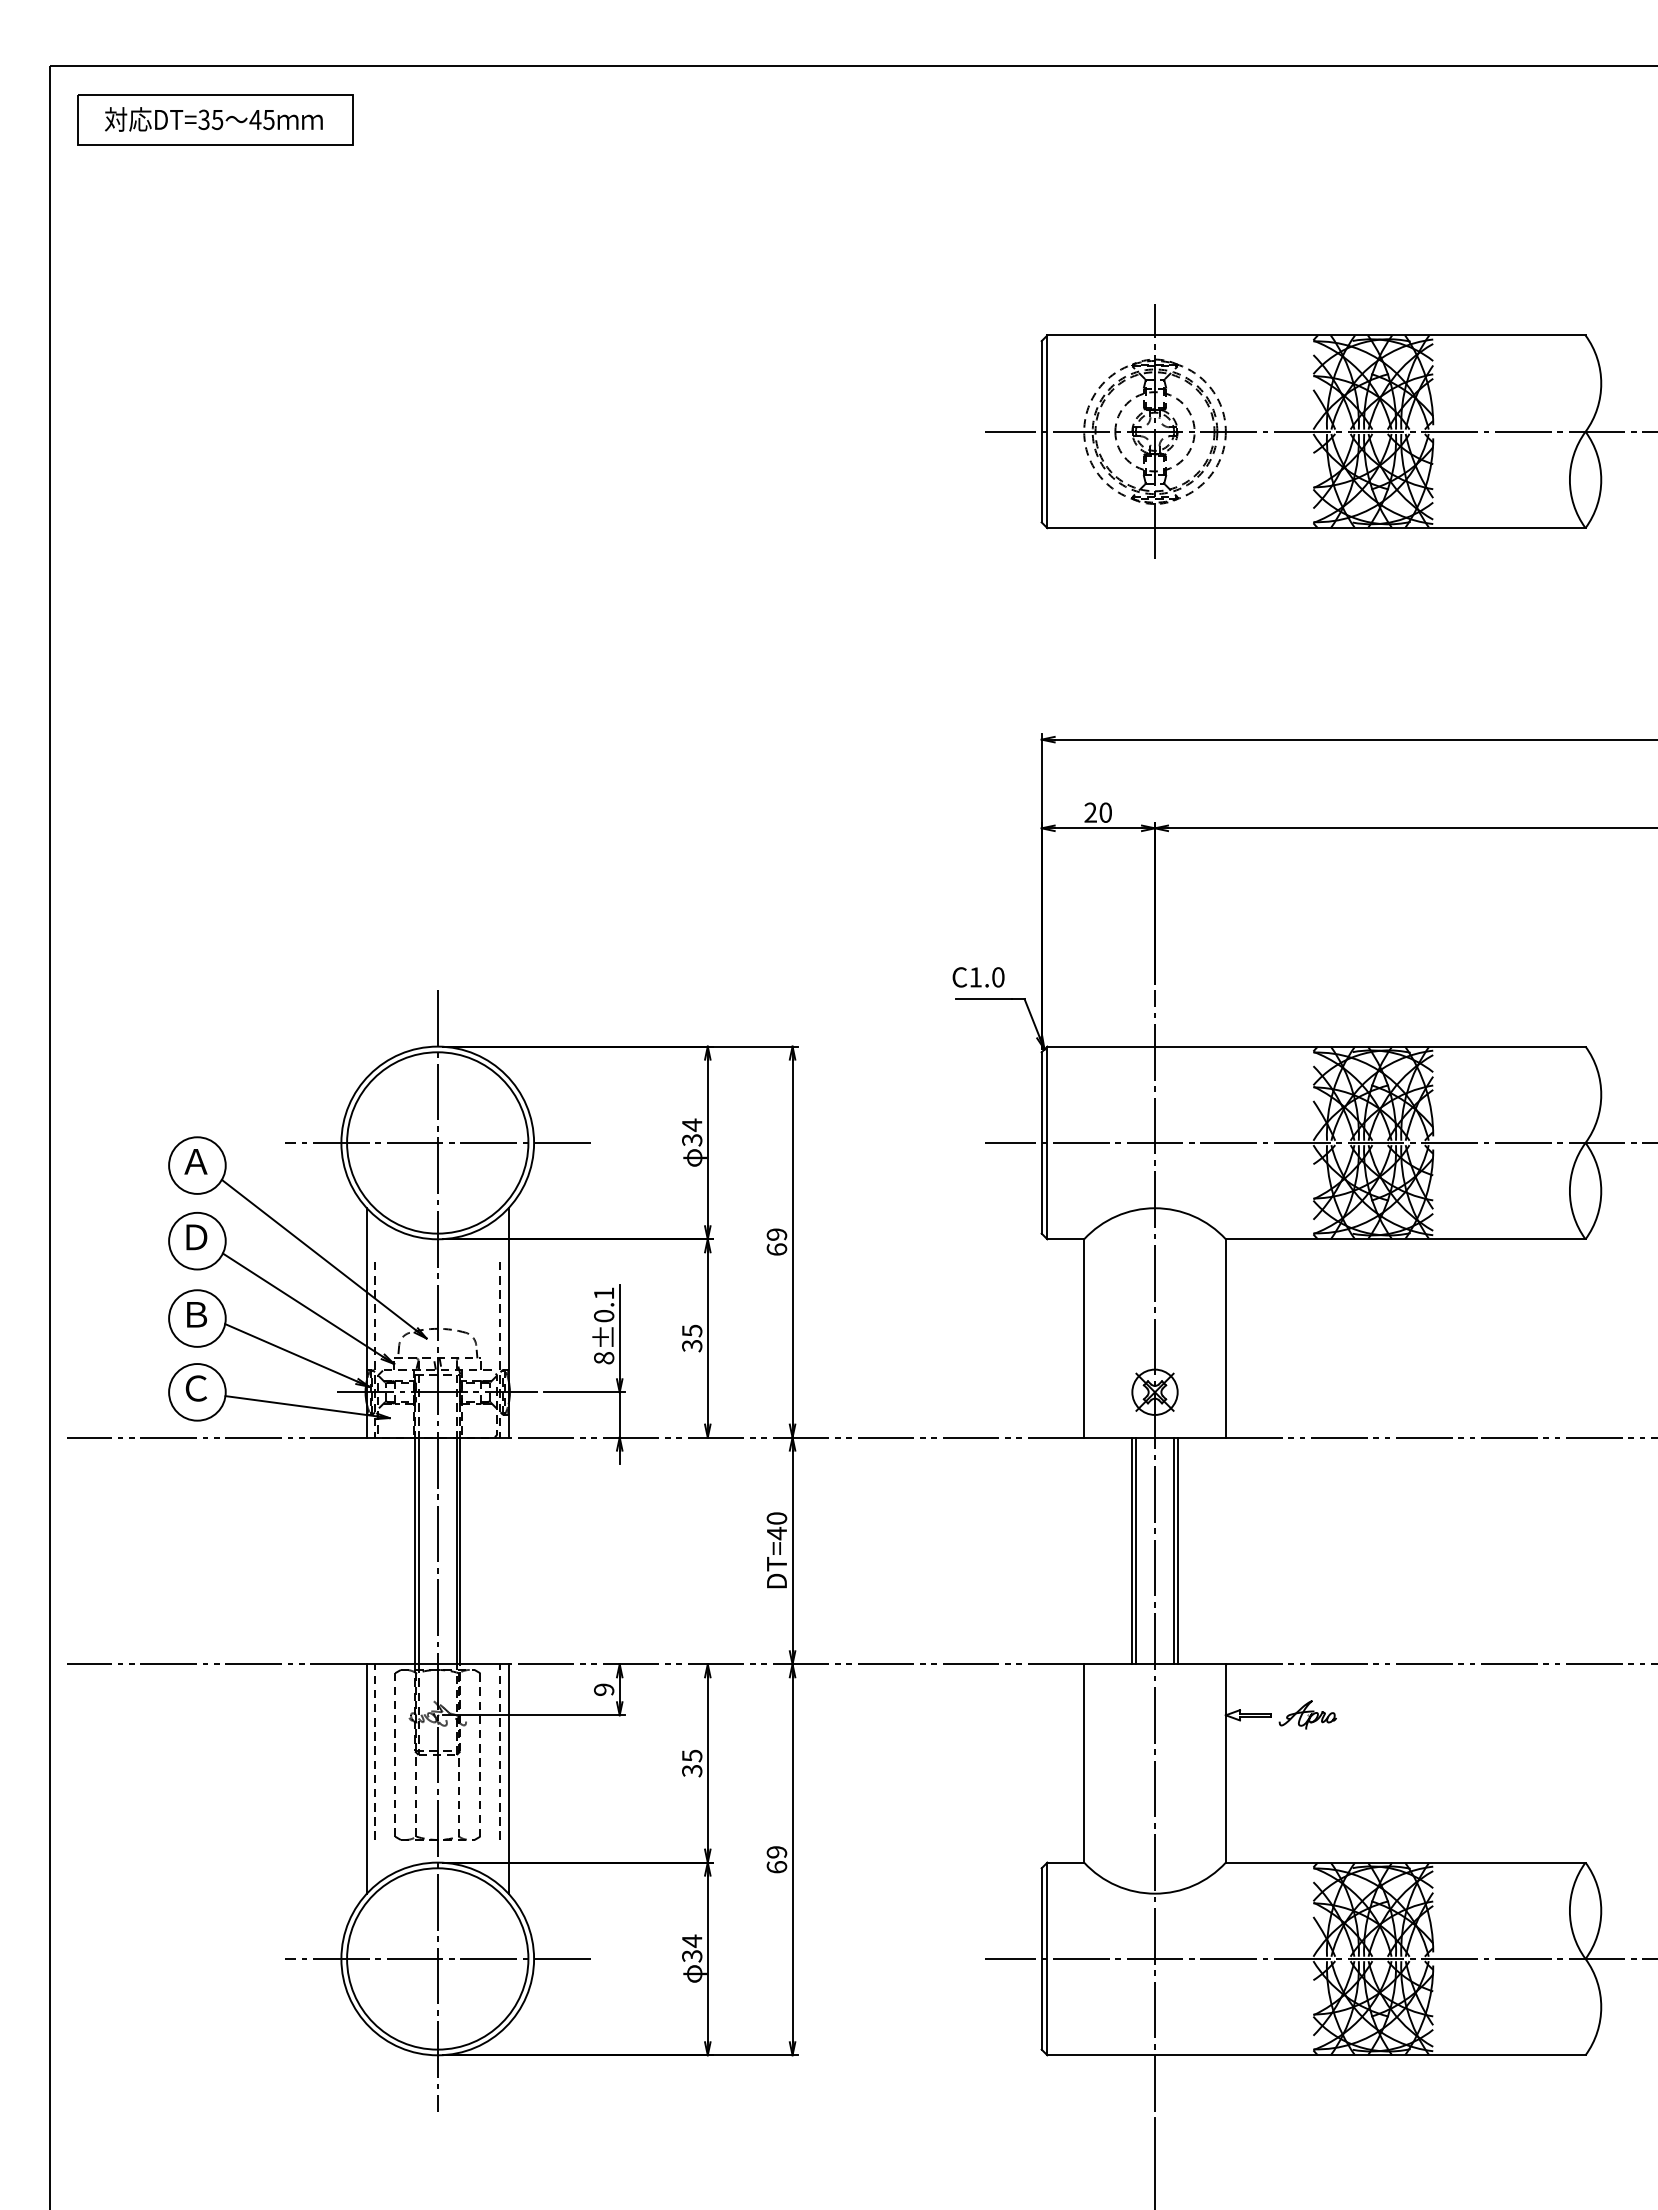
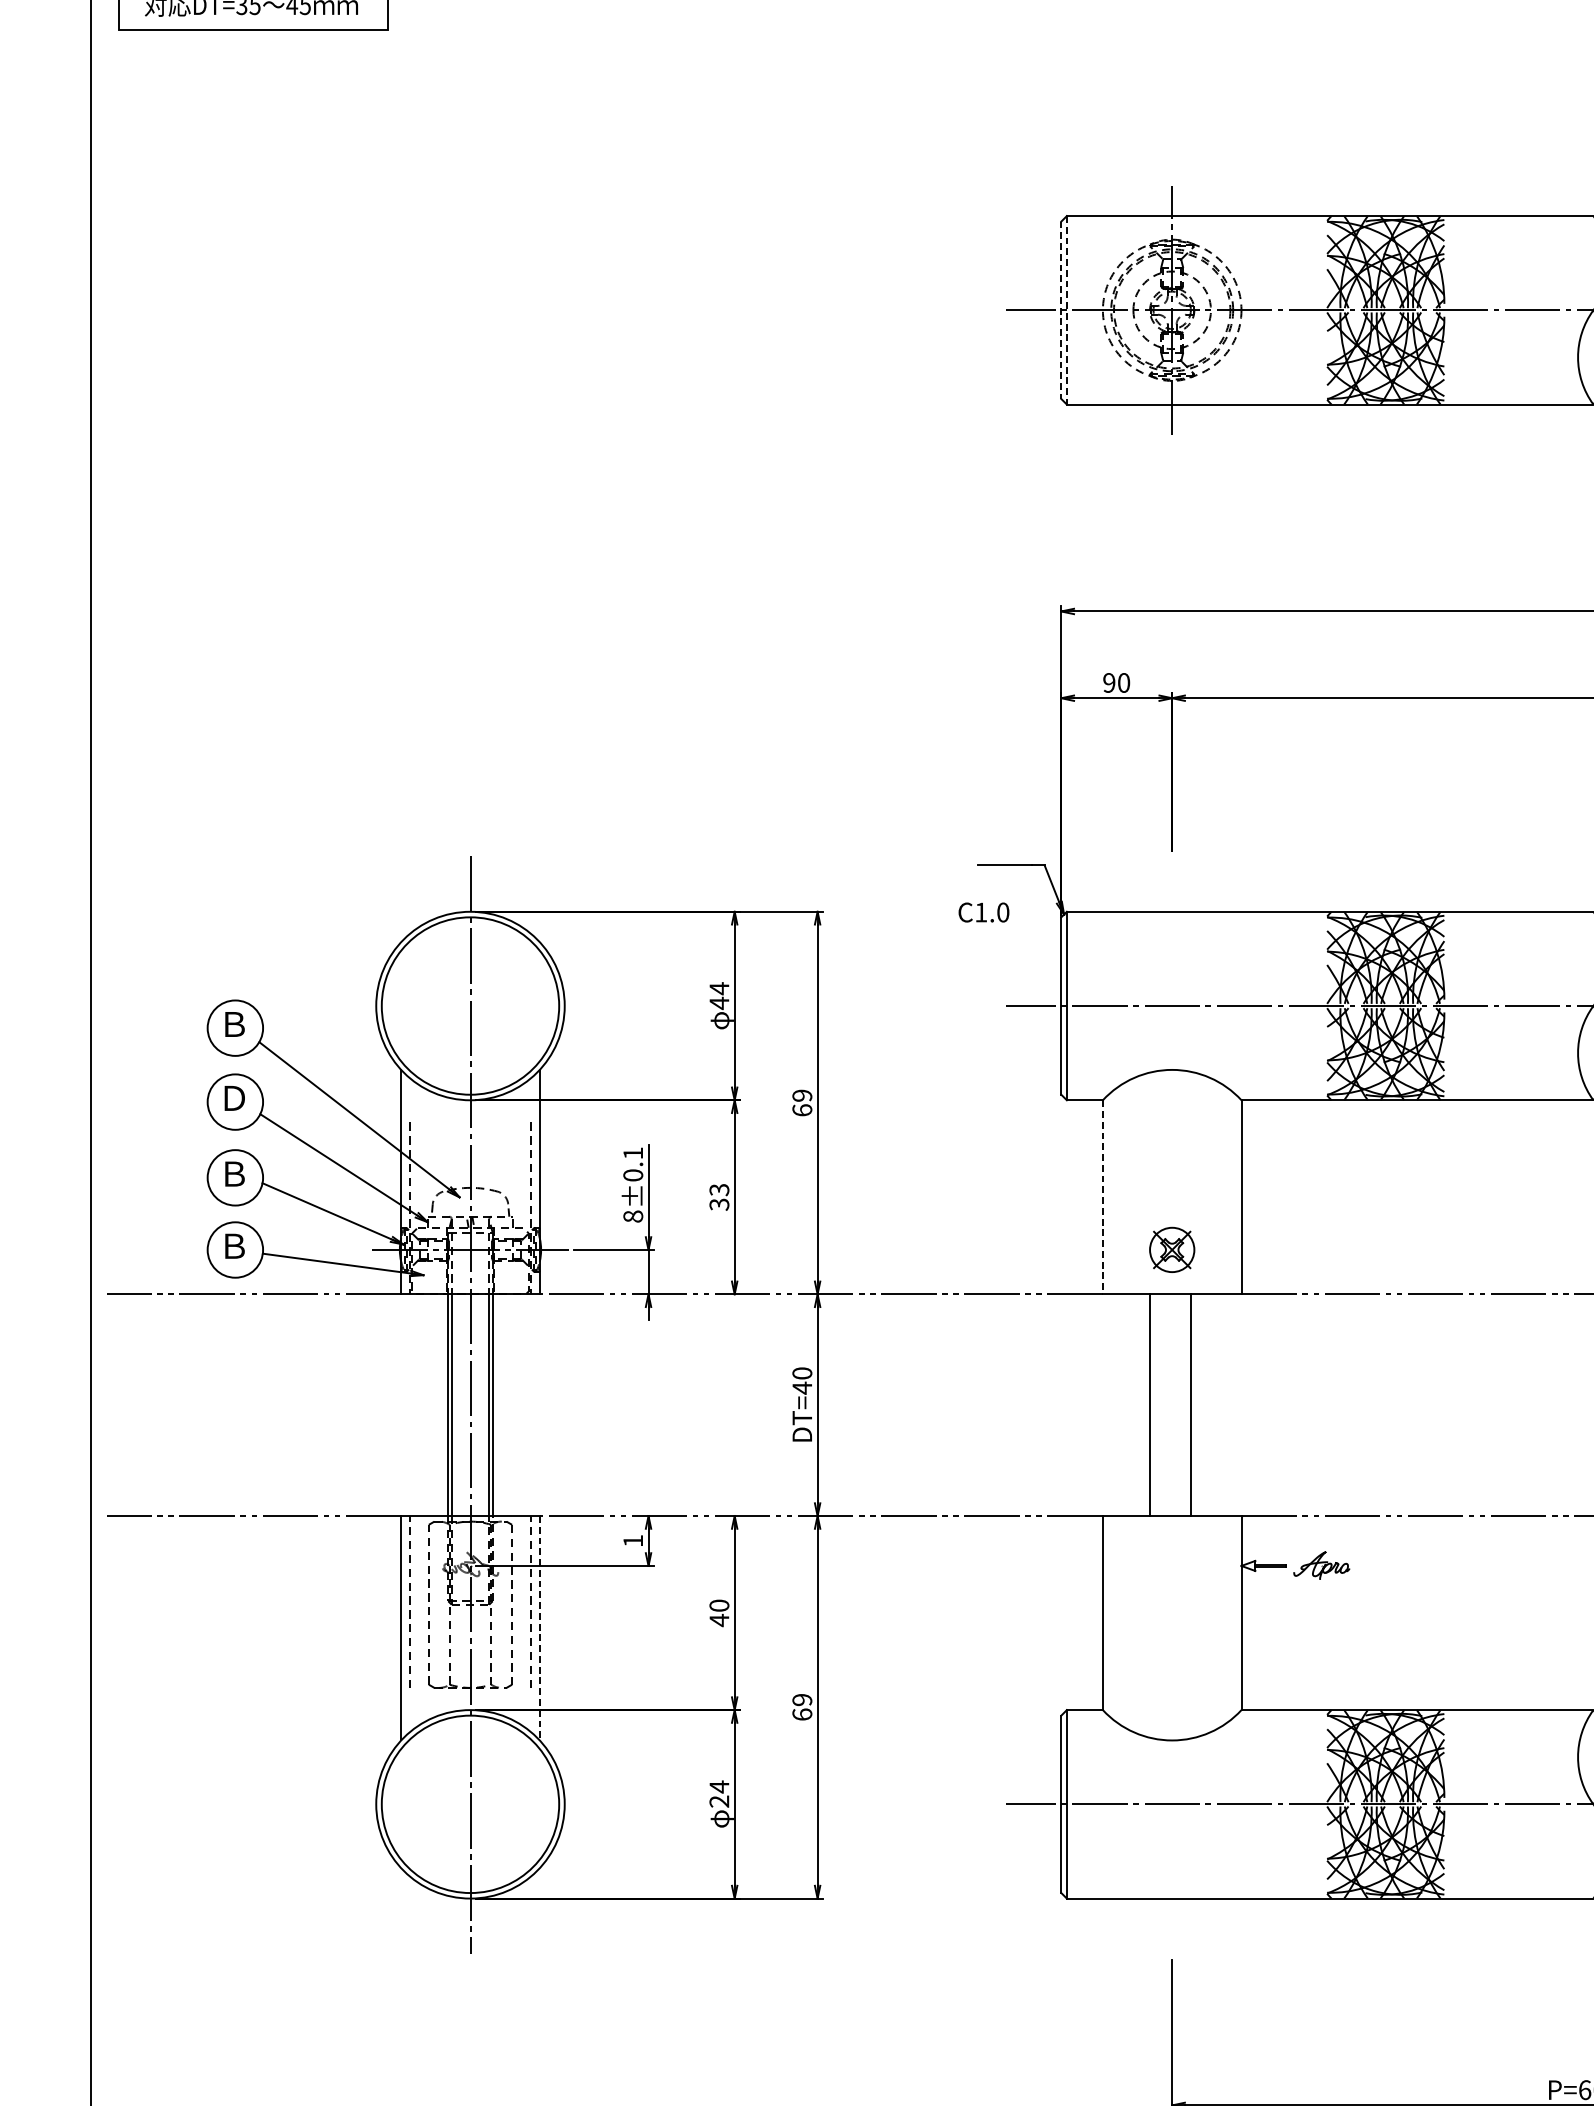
line: (1041, 431) -> (1061, 310), solid -> dashed
line: (1047, 432) -> (1067, 310), solid -> dashed
text: (1090, 812) -> (1109, 682), 20 -> 90
text: (978, 977) -> (983, 912), moved
text: (692, 1140) -> (719, 1003), 34 -> 44
line: (437, 1142) -> (470, 1005), removed
text: (195, 1161) -> (233, 1024), Ａ -> Ｂ
text: (691, 1330) -> (718, 1189), 35 -> 33
line: (1084, 1338) -> (1103, 1197), solid -> dashed
text: (196, 1388) -> (234, 1246), Ｃ -> Ｂ
line: (1135, 1550) -> (1153, 1404), removed
line: (1155, 1550) -> (1172, 1404), removed
line: (1177, 1550) -> (1194, 1404), removed
text: (604, 1689) -> (633, 1540), 9 -> 1
text: (692, 1763) -> (719, 1613), 35 -> 40
line: (508, 1778) -> (539, 1627), solid -> dashed
text: (692, 1956) -> (719, 1801), 34 -> 24
line: (437, 1958) -> (470, 1803), removed

